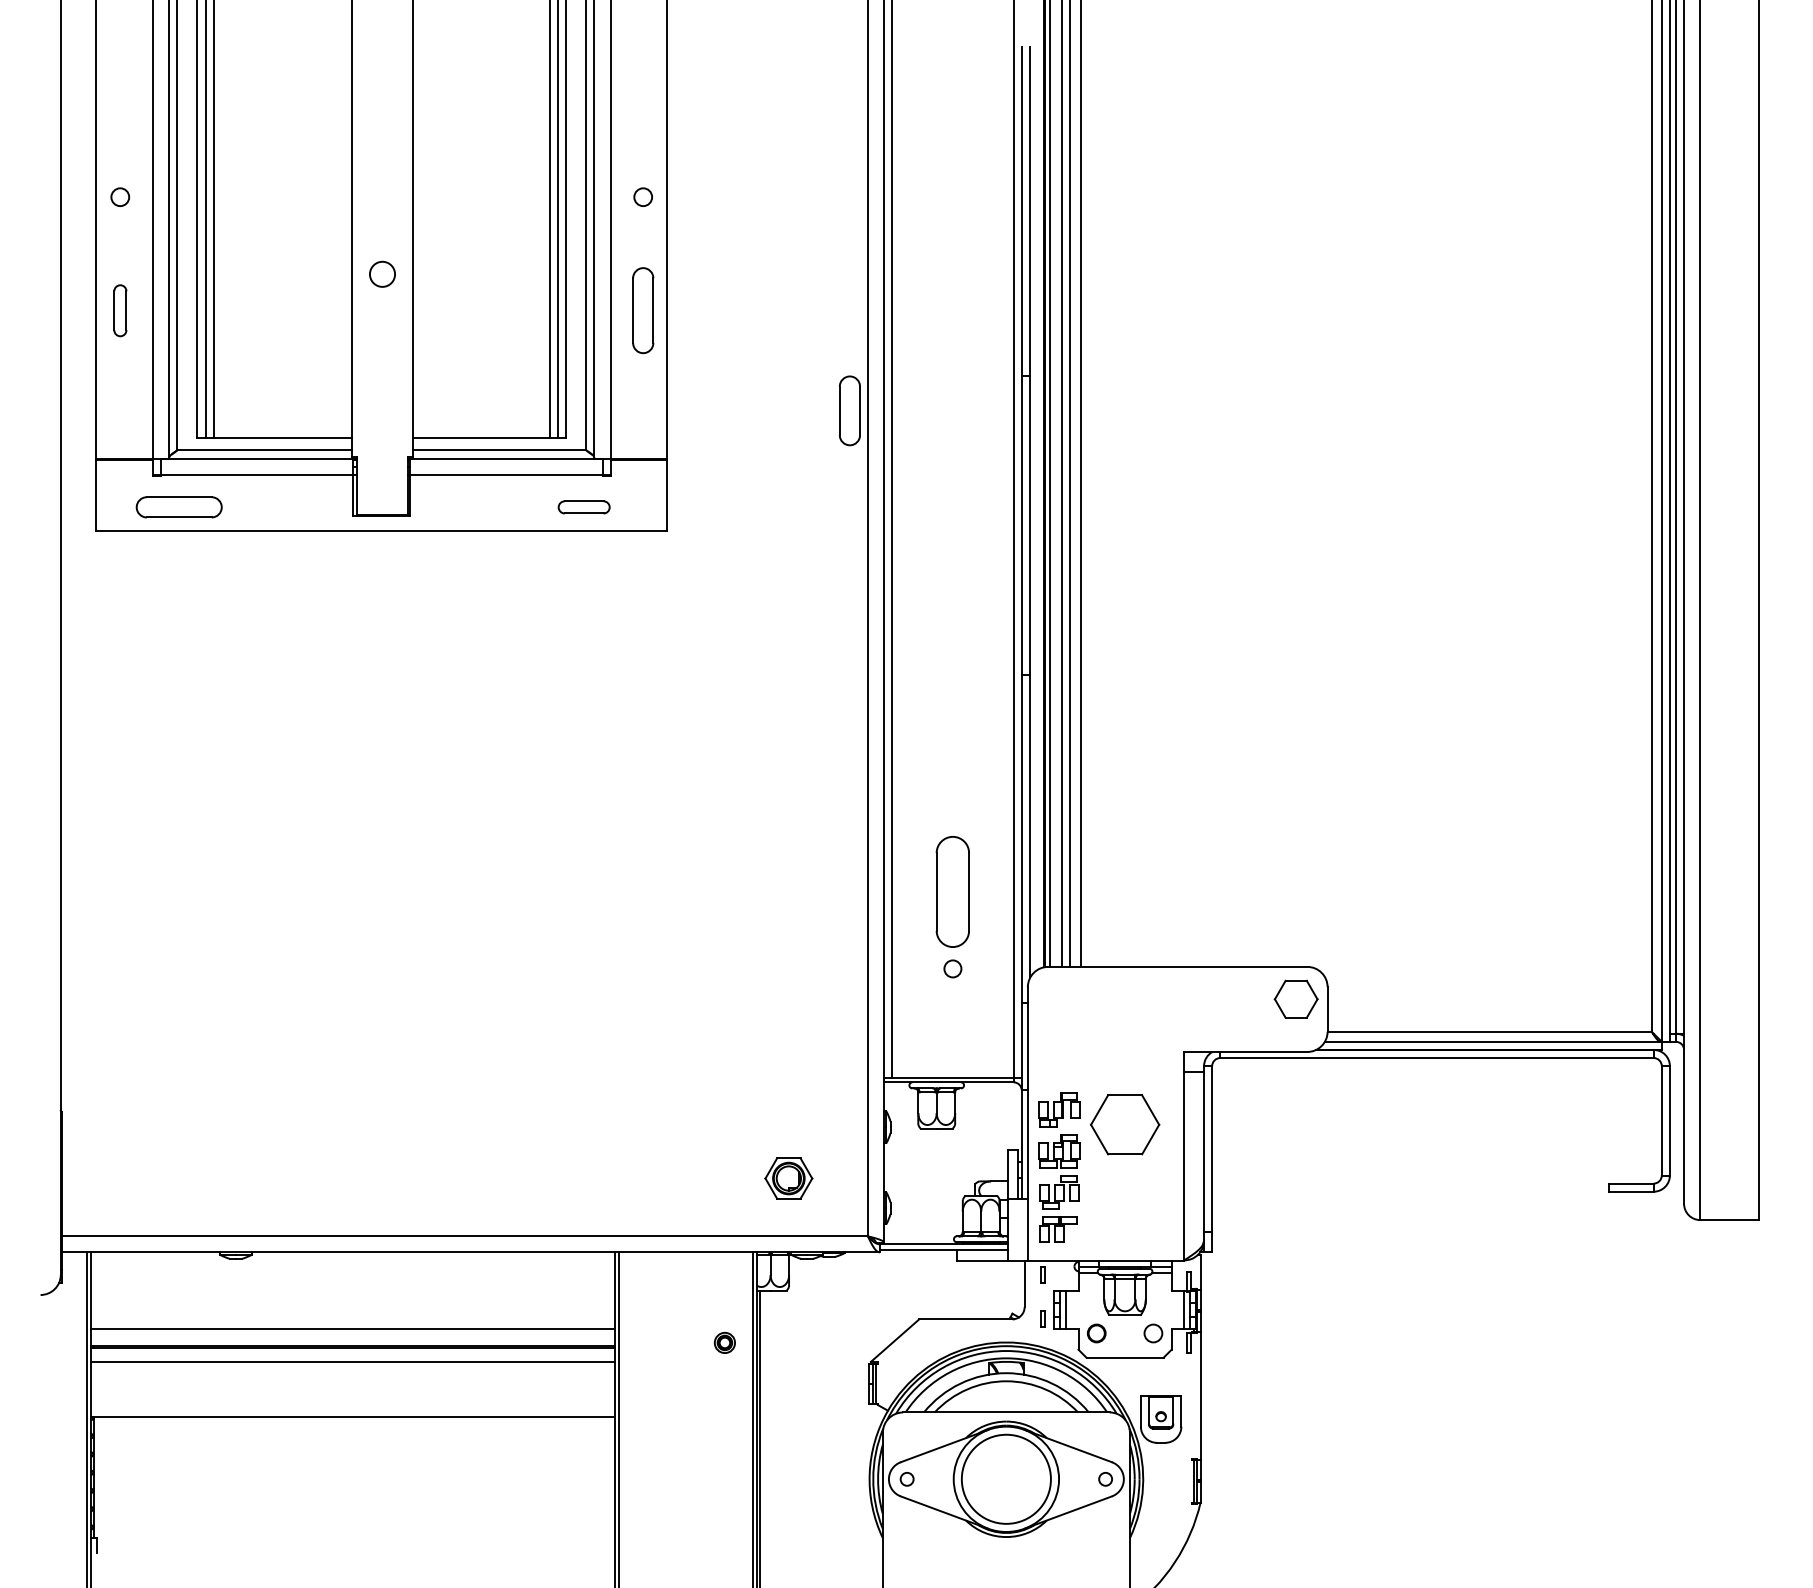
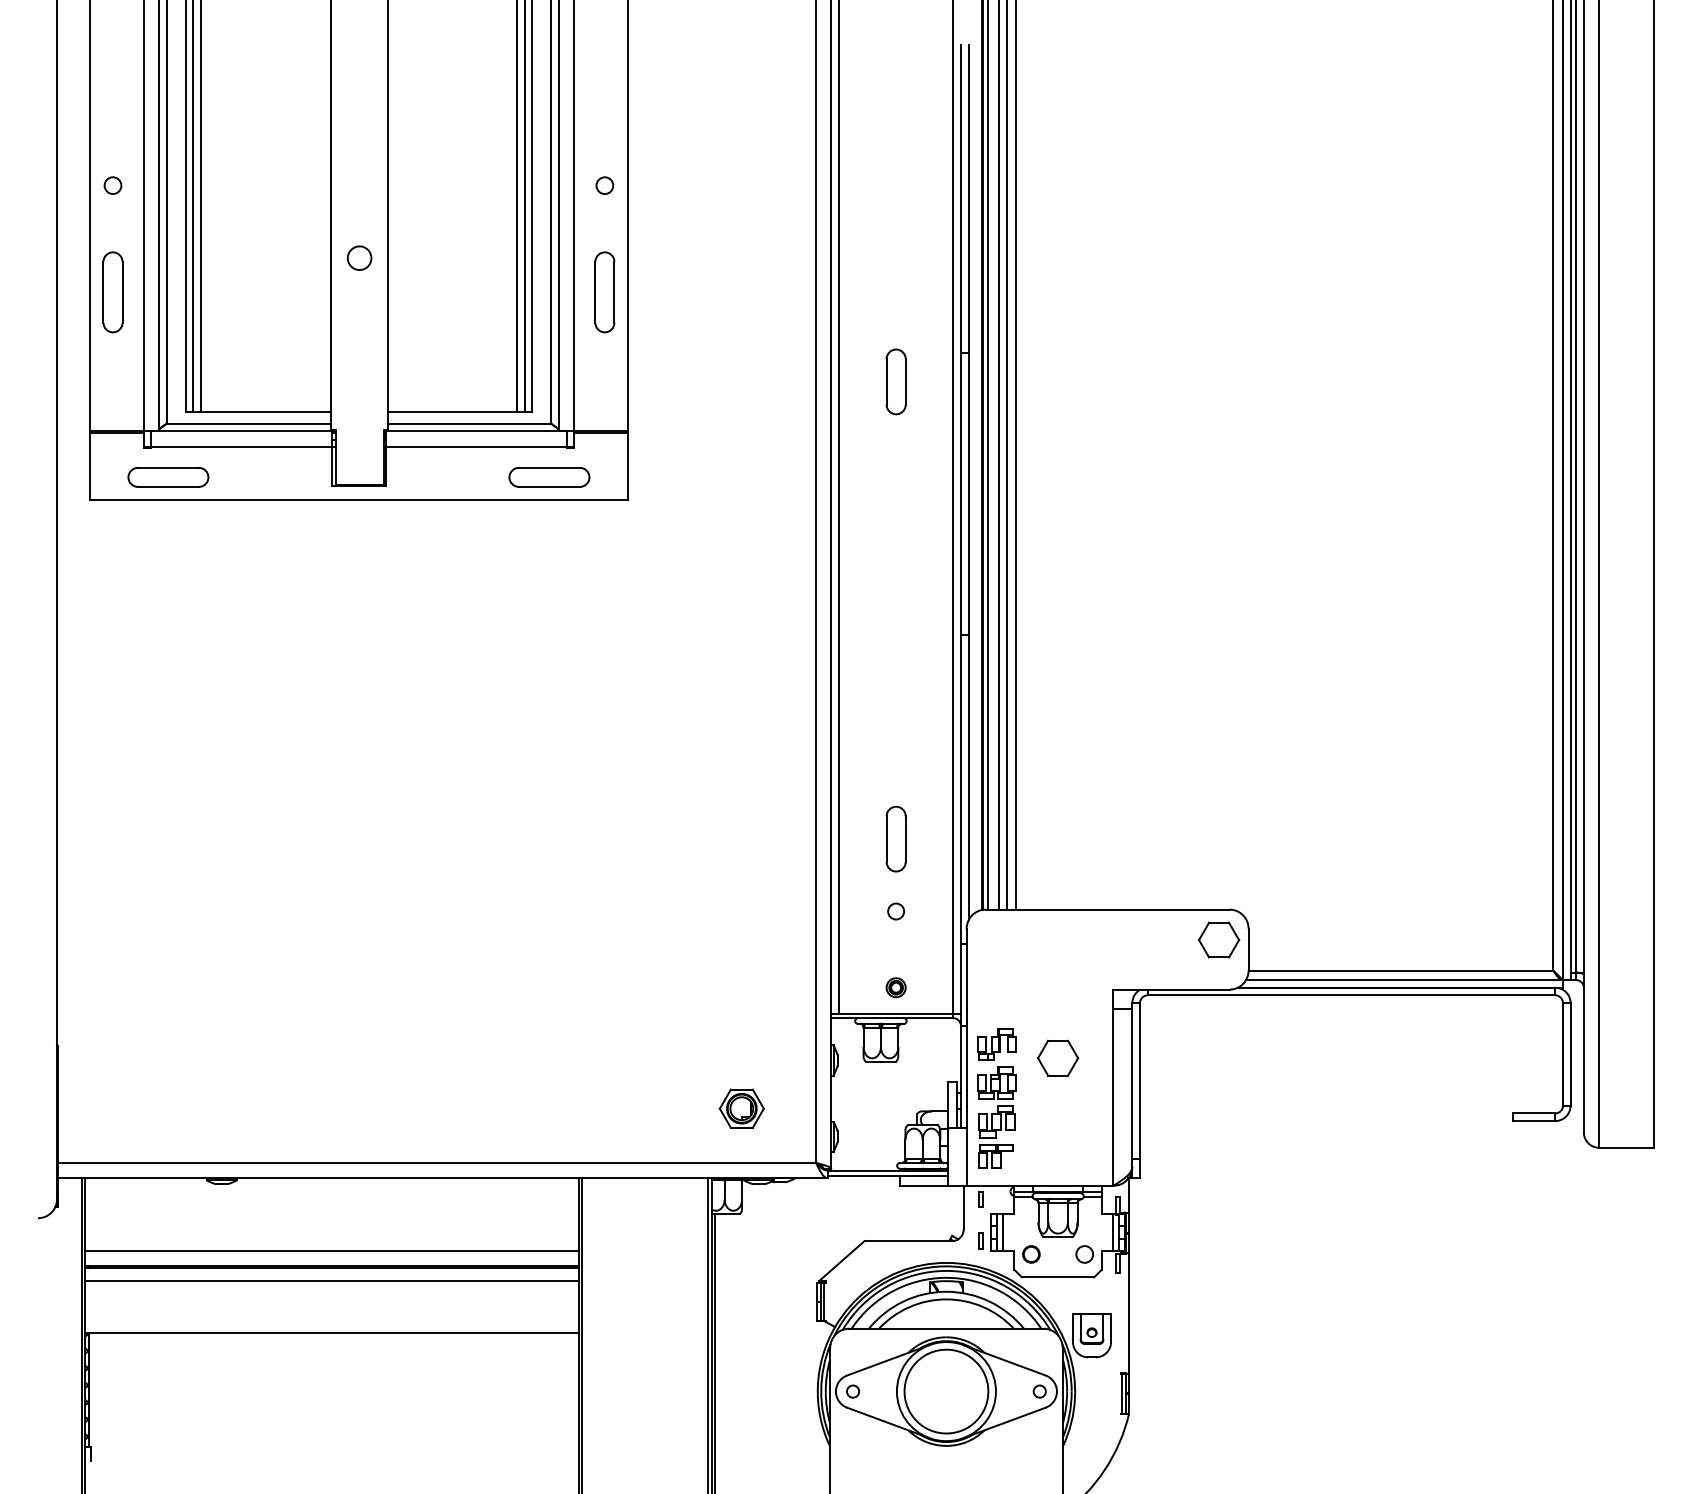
part: (120, 310) -> (113, 292), size x1.67
part: (849, 410) -> (895, 381), moved
part: (583, 507) -> (548, 477), size x1.67
part: (952, 891) -> (895, 838), size x0.62
part: (1124, 1124) -> (1057, 1057), size x0.62
part: (724, 1342) -> (895, 987), moved

